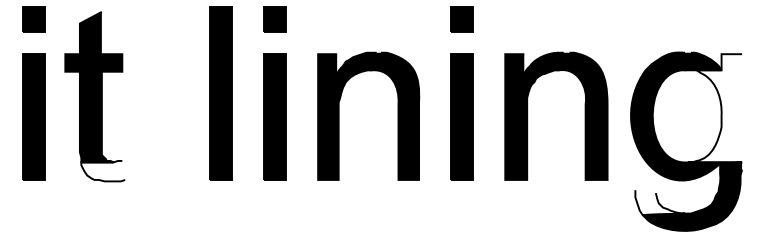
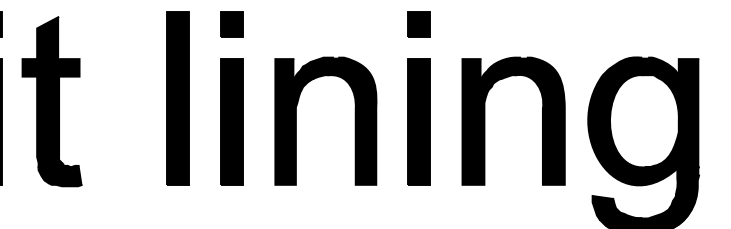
fill: (714, 108) -> (671, 113), added
fill: (103, 170) -> (60, 175), added
fill: (660, 202) -> (617, 207), added

